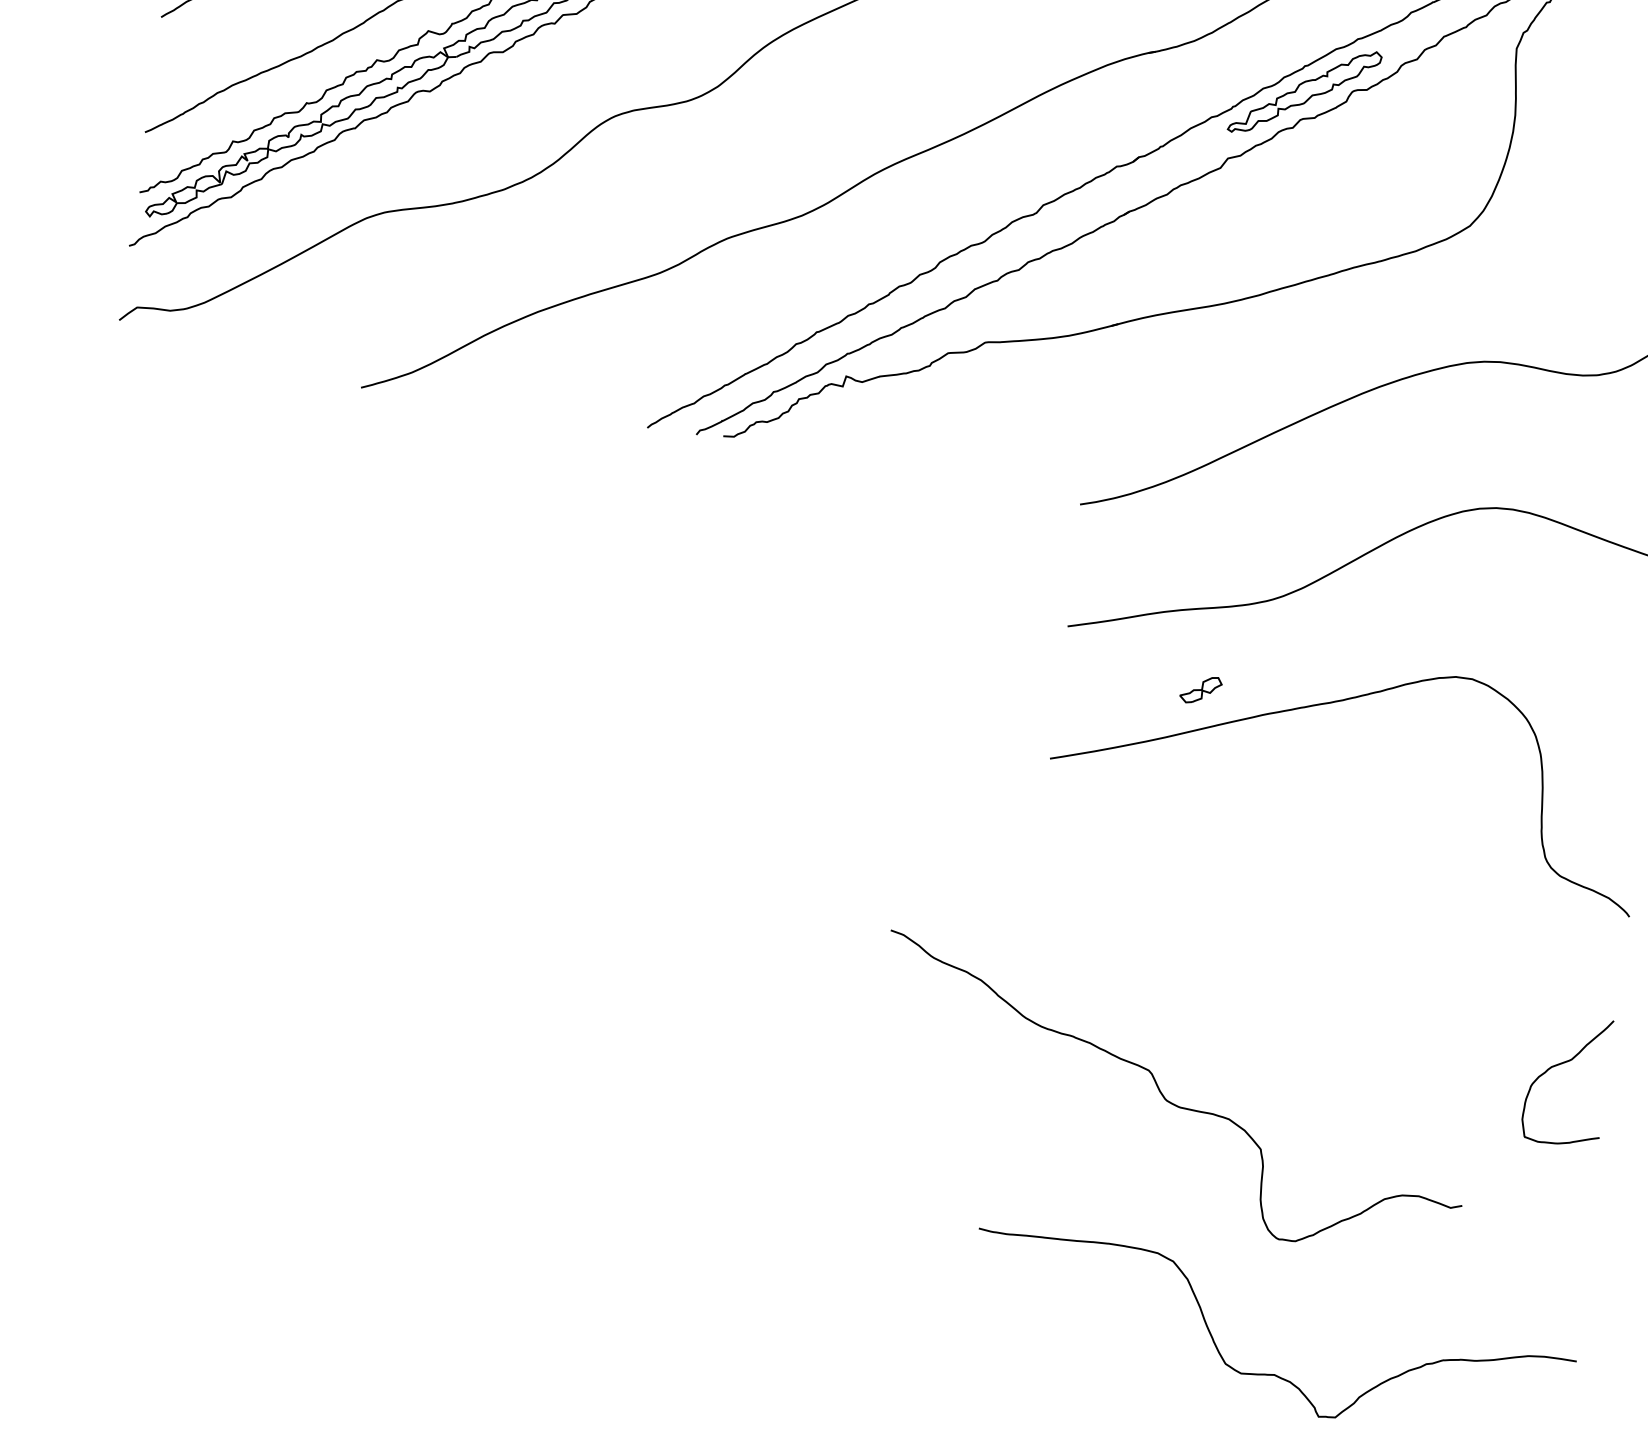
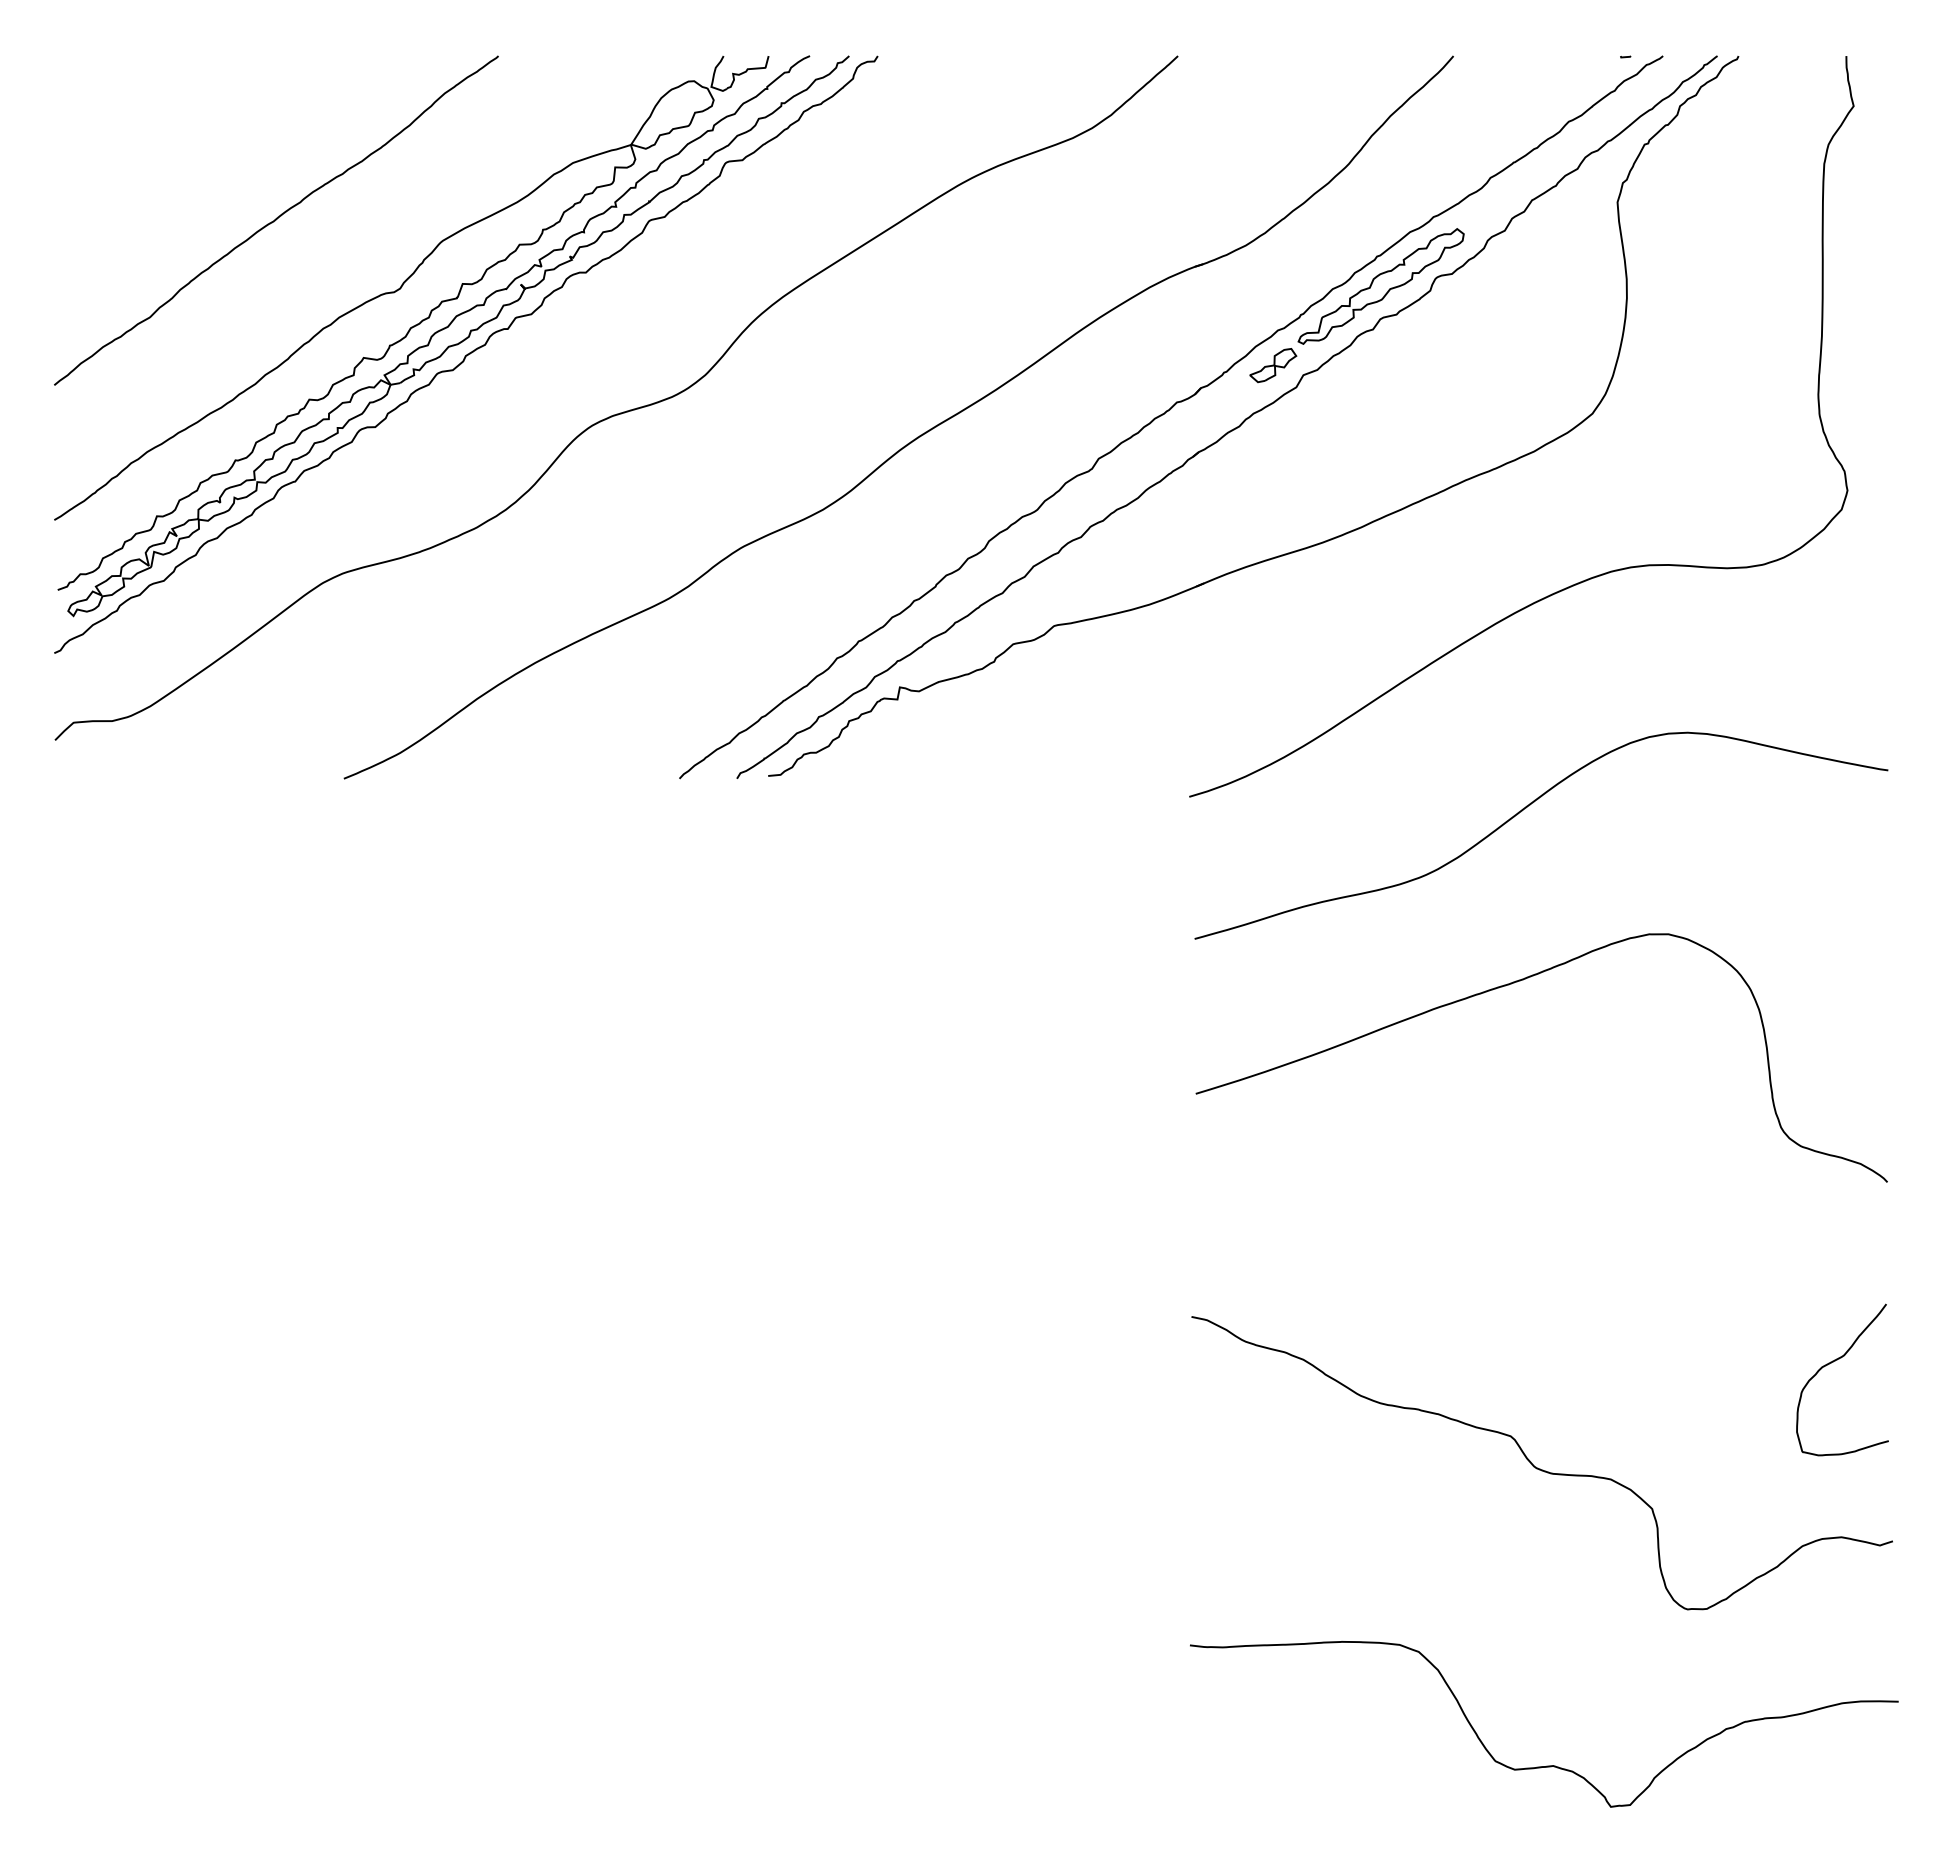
part: (1201, 690) -> (1273, 365), moved
curve: (1170, 1101) -> (1540, 1468), moved

